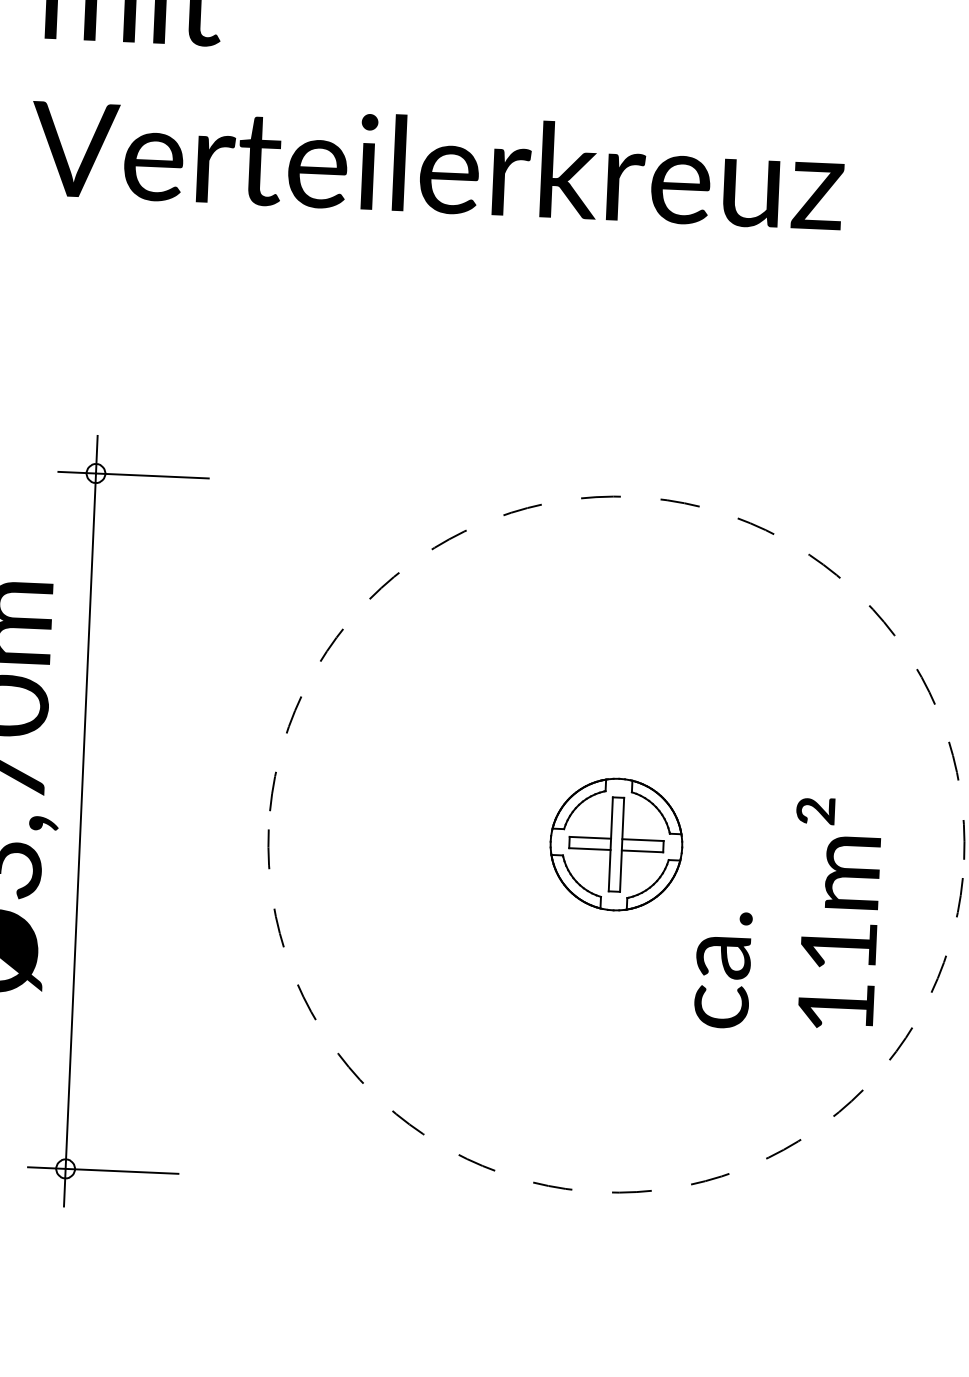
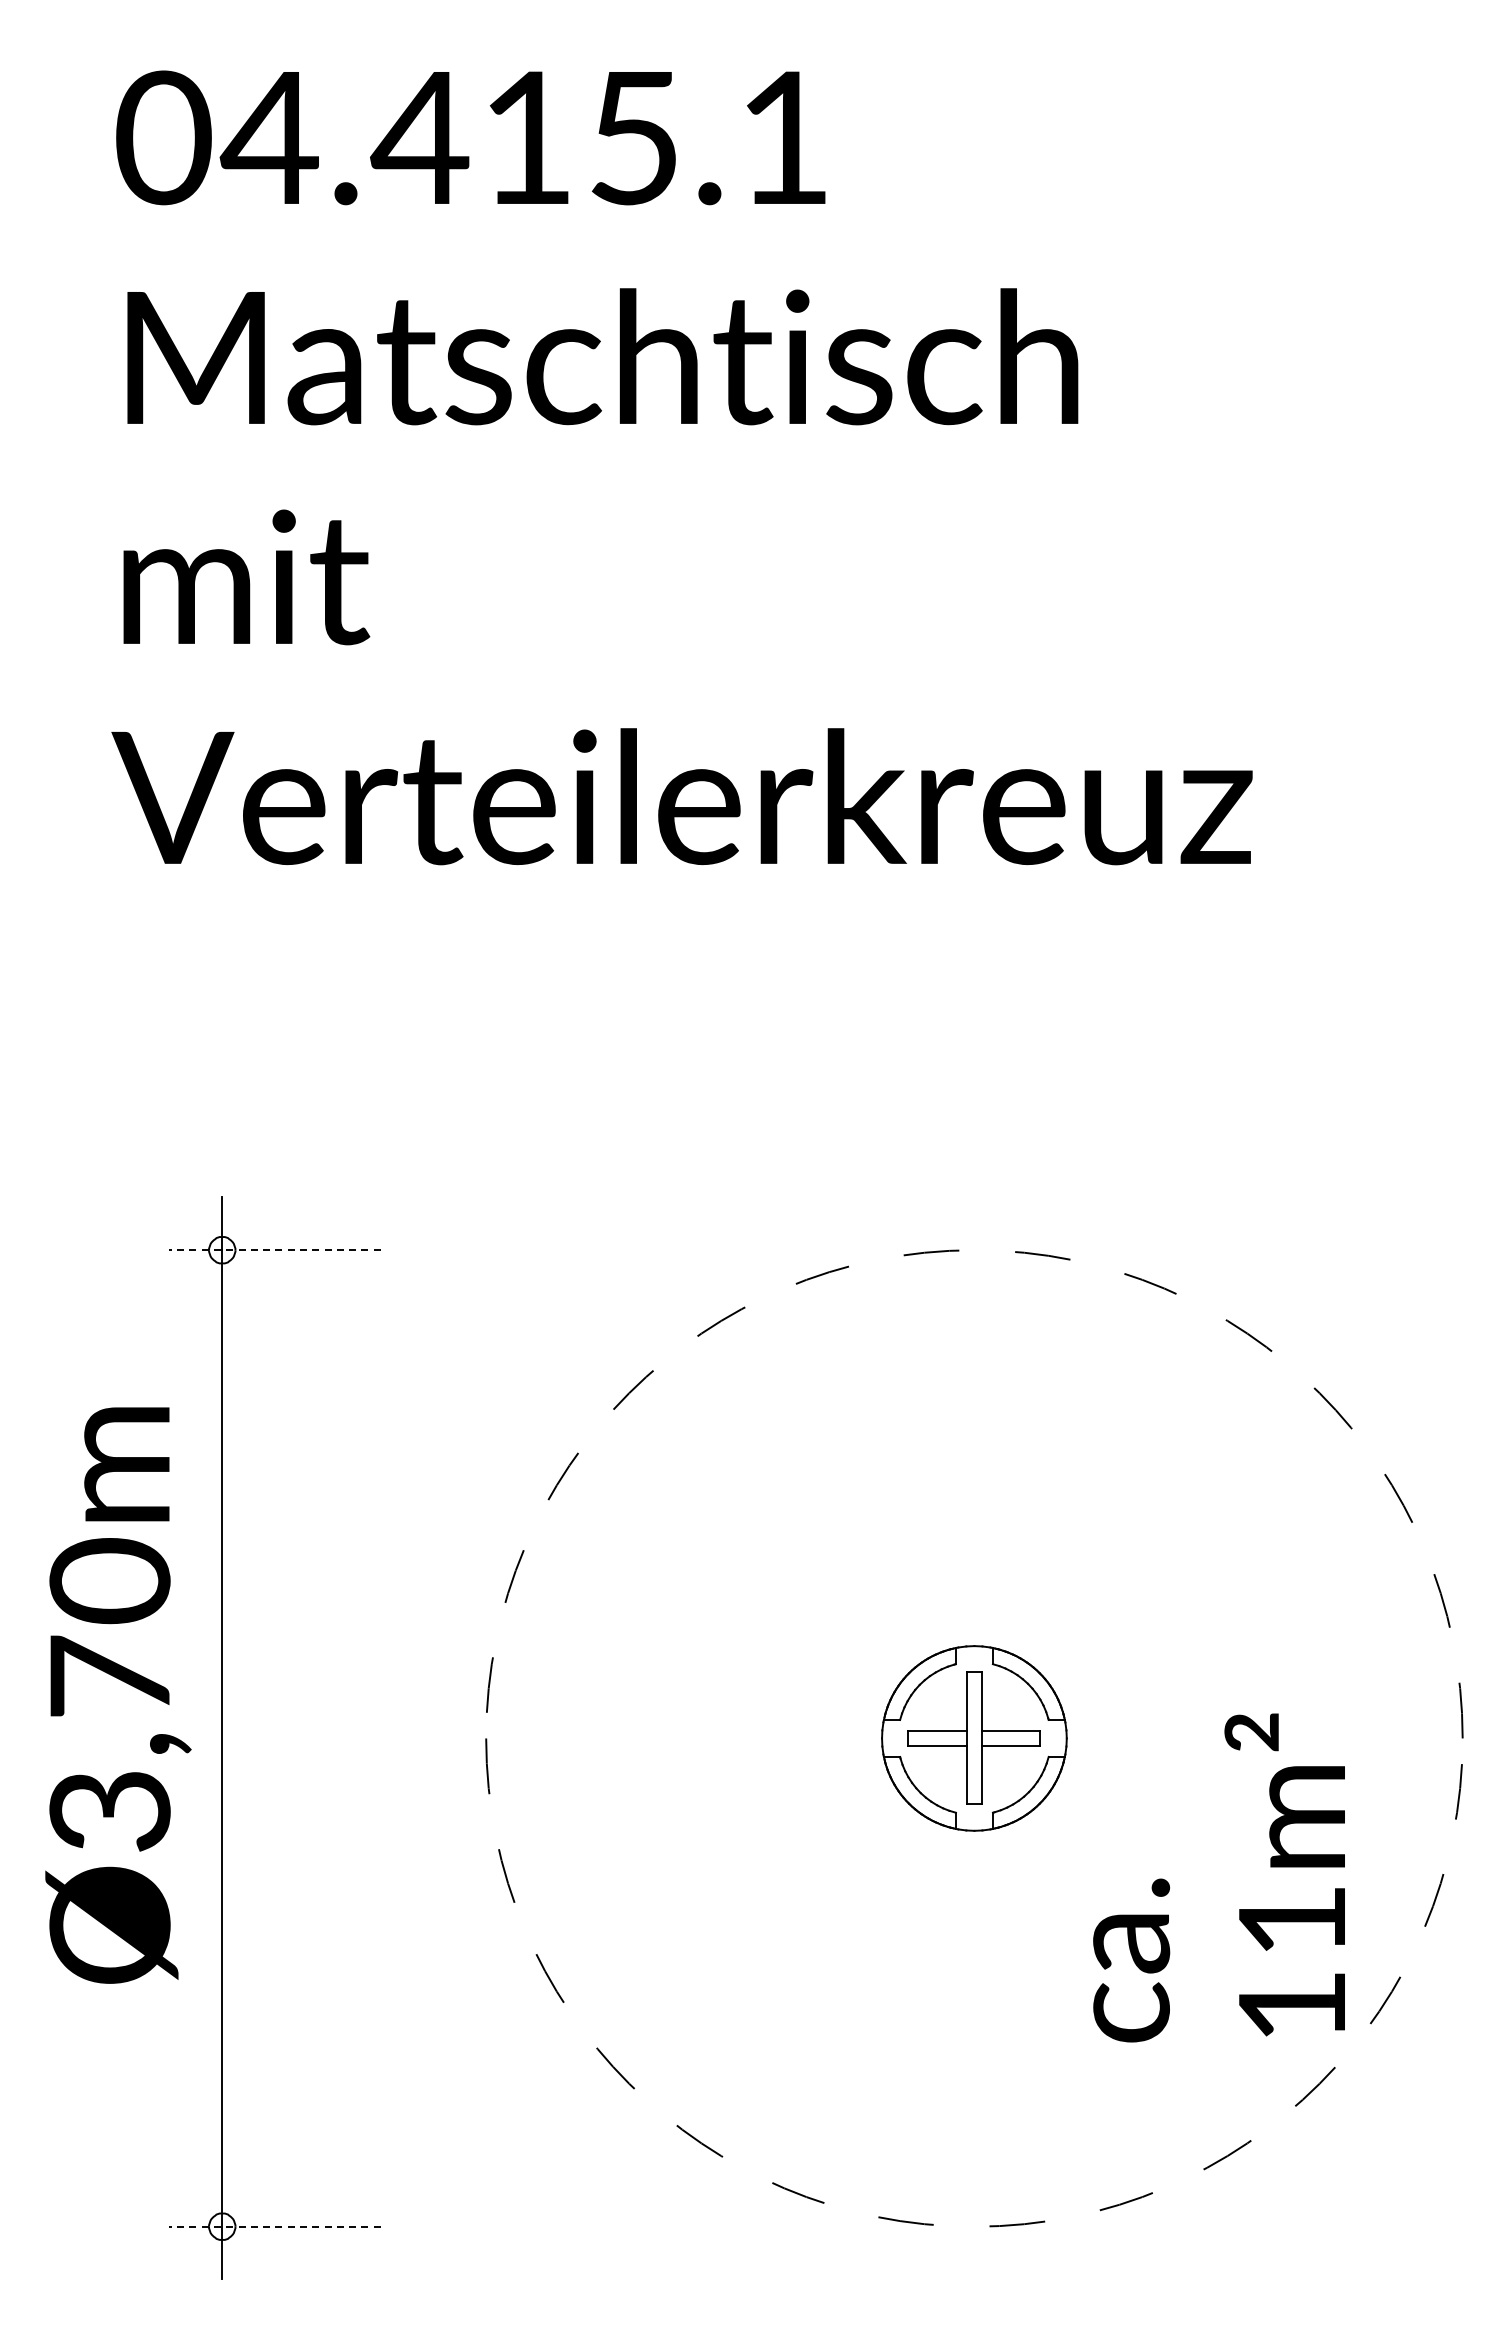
line: (133, 475) -> (275, 1250), solid -> dashed
text: (787, 913) -> (1218, 1877), moved
line: (103, 1170) -> (275, 2226), solid -> dashed

